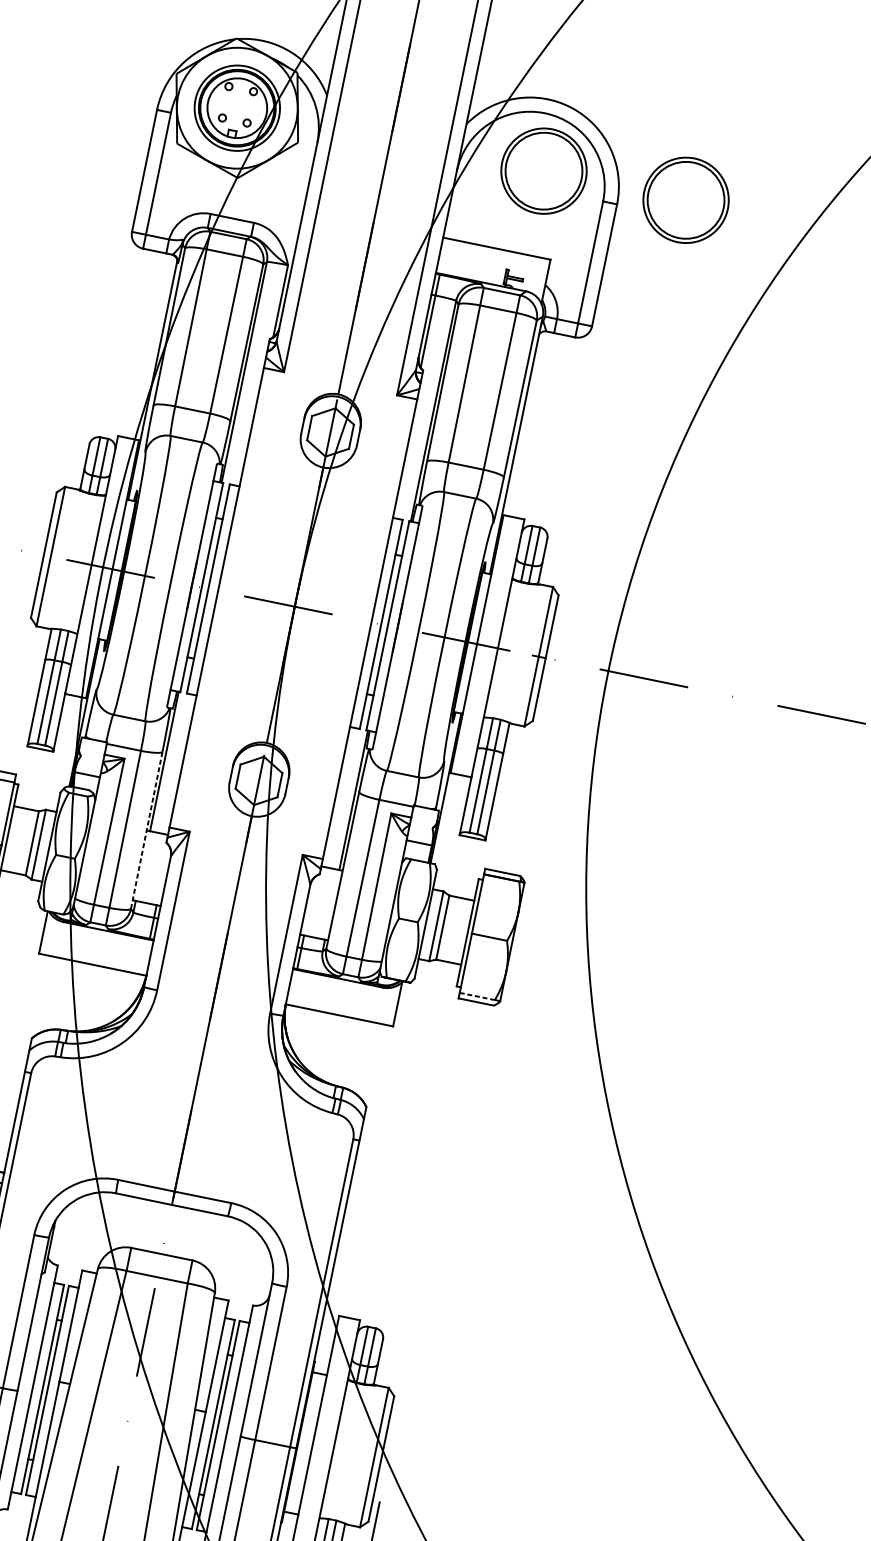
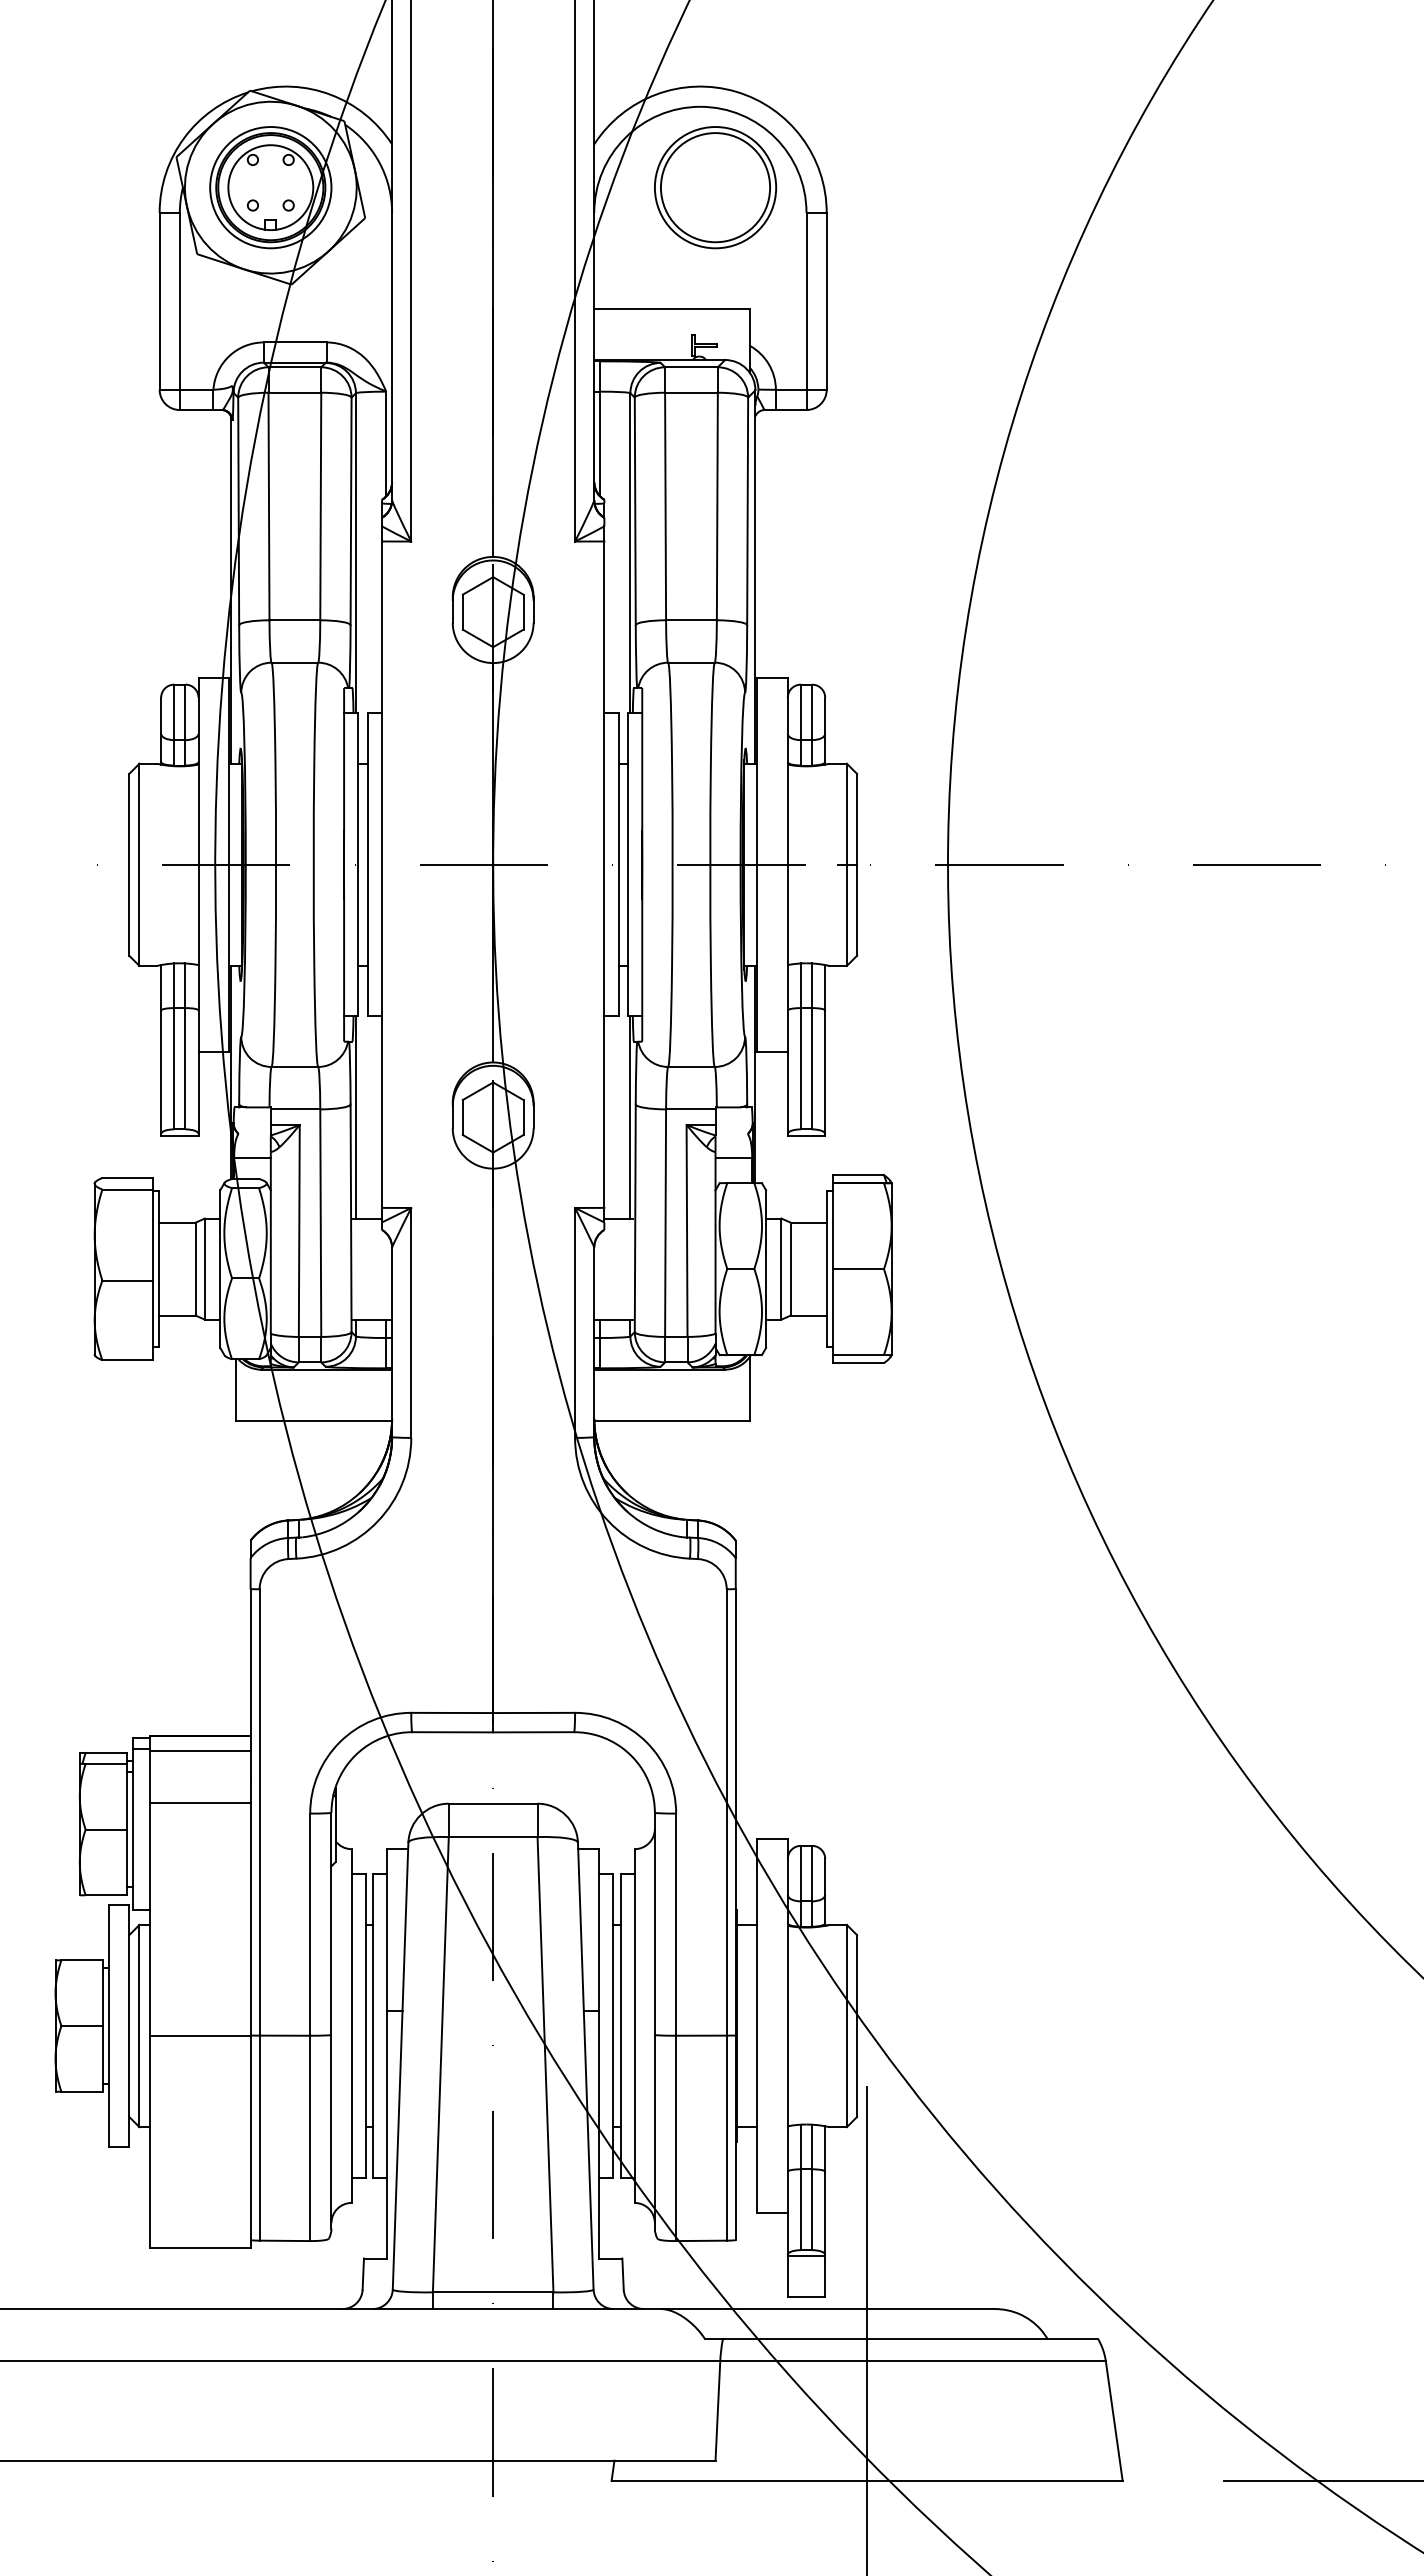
part: (686, 200) -> (921, 187), removed
line: (147, 830) -> (351, 1218), dashed -> solid
line: (477, 996) -> (859, 1355), dashed -> solid

